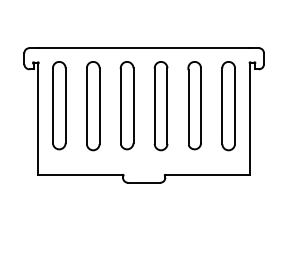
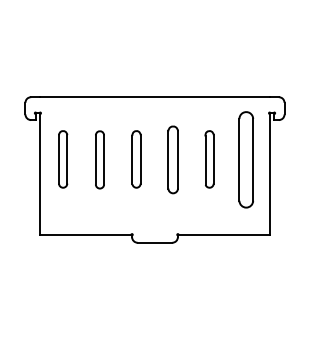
part: (58, 105) -> (62, 159), size x0.6
part: (92, 105) -> (99, 159), size x0.6
part: (127, 105) -> (136, 159), size x0.6
part: (160, 105) -> (172, 159), size x0.7
part: (194, 105) -> (209, 159), size x0.6

